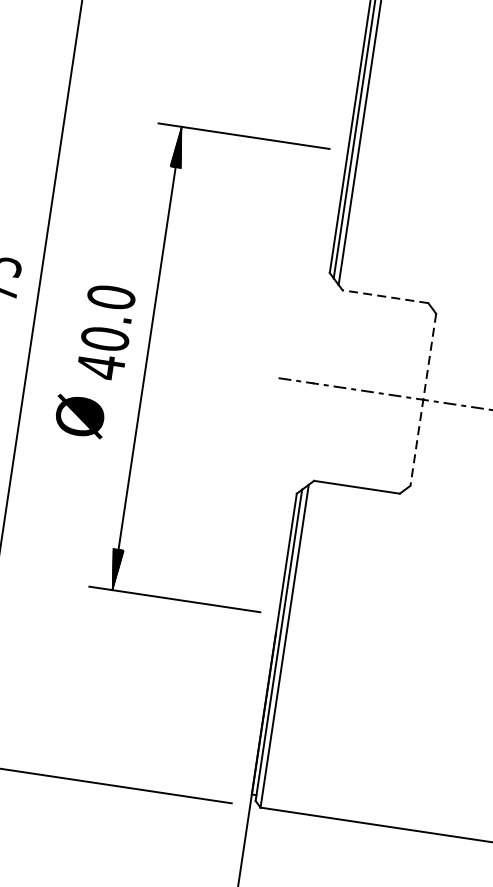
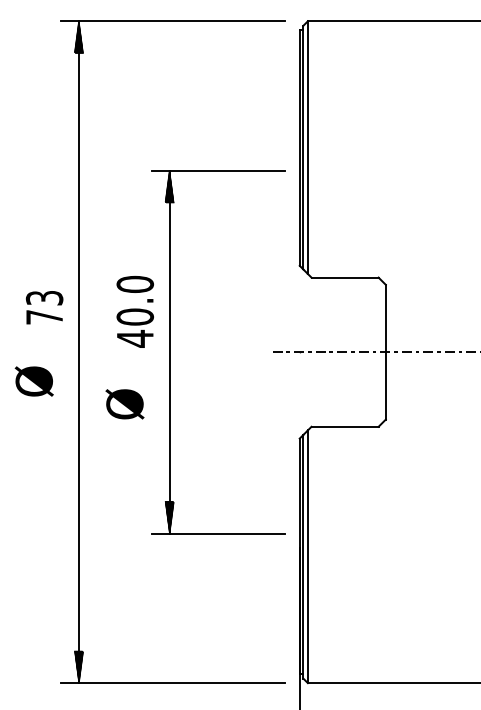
line: (386, 296) -> (345, 277), dashed -> solid
text: (105, 331) -> (134, 311), moved
line: (422, 400) -> (385, 352), dashed -> solid

